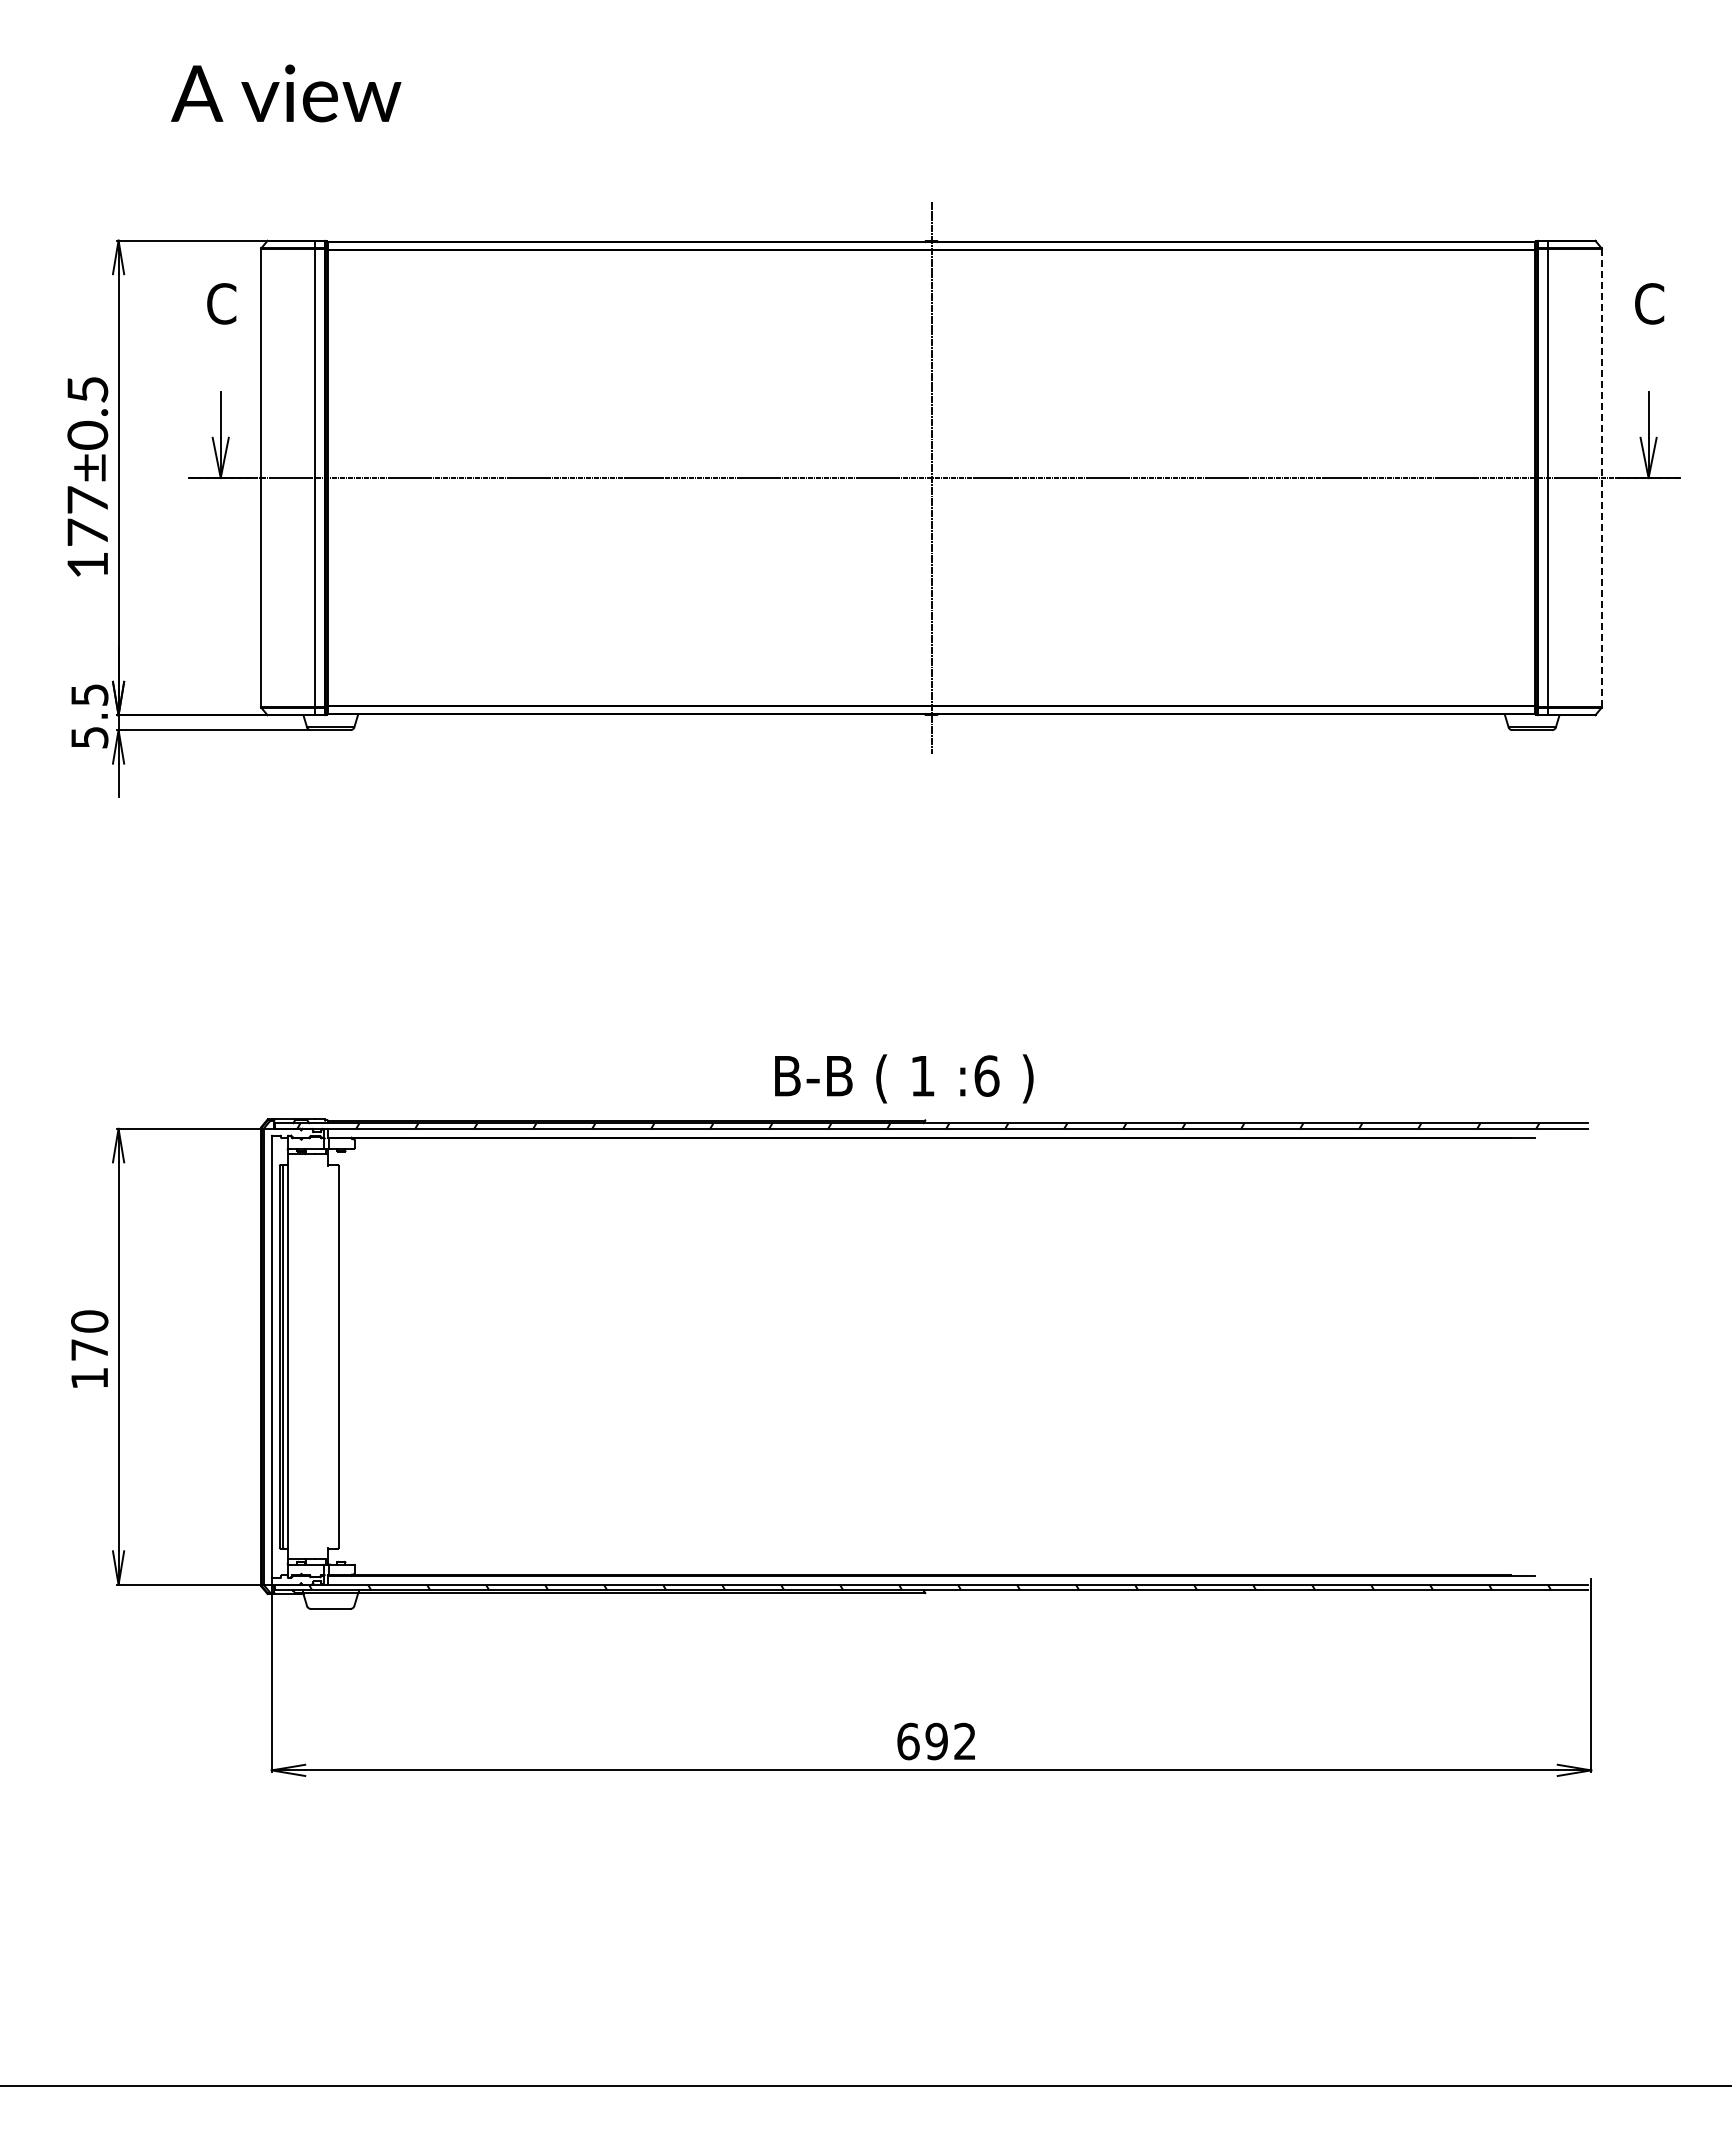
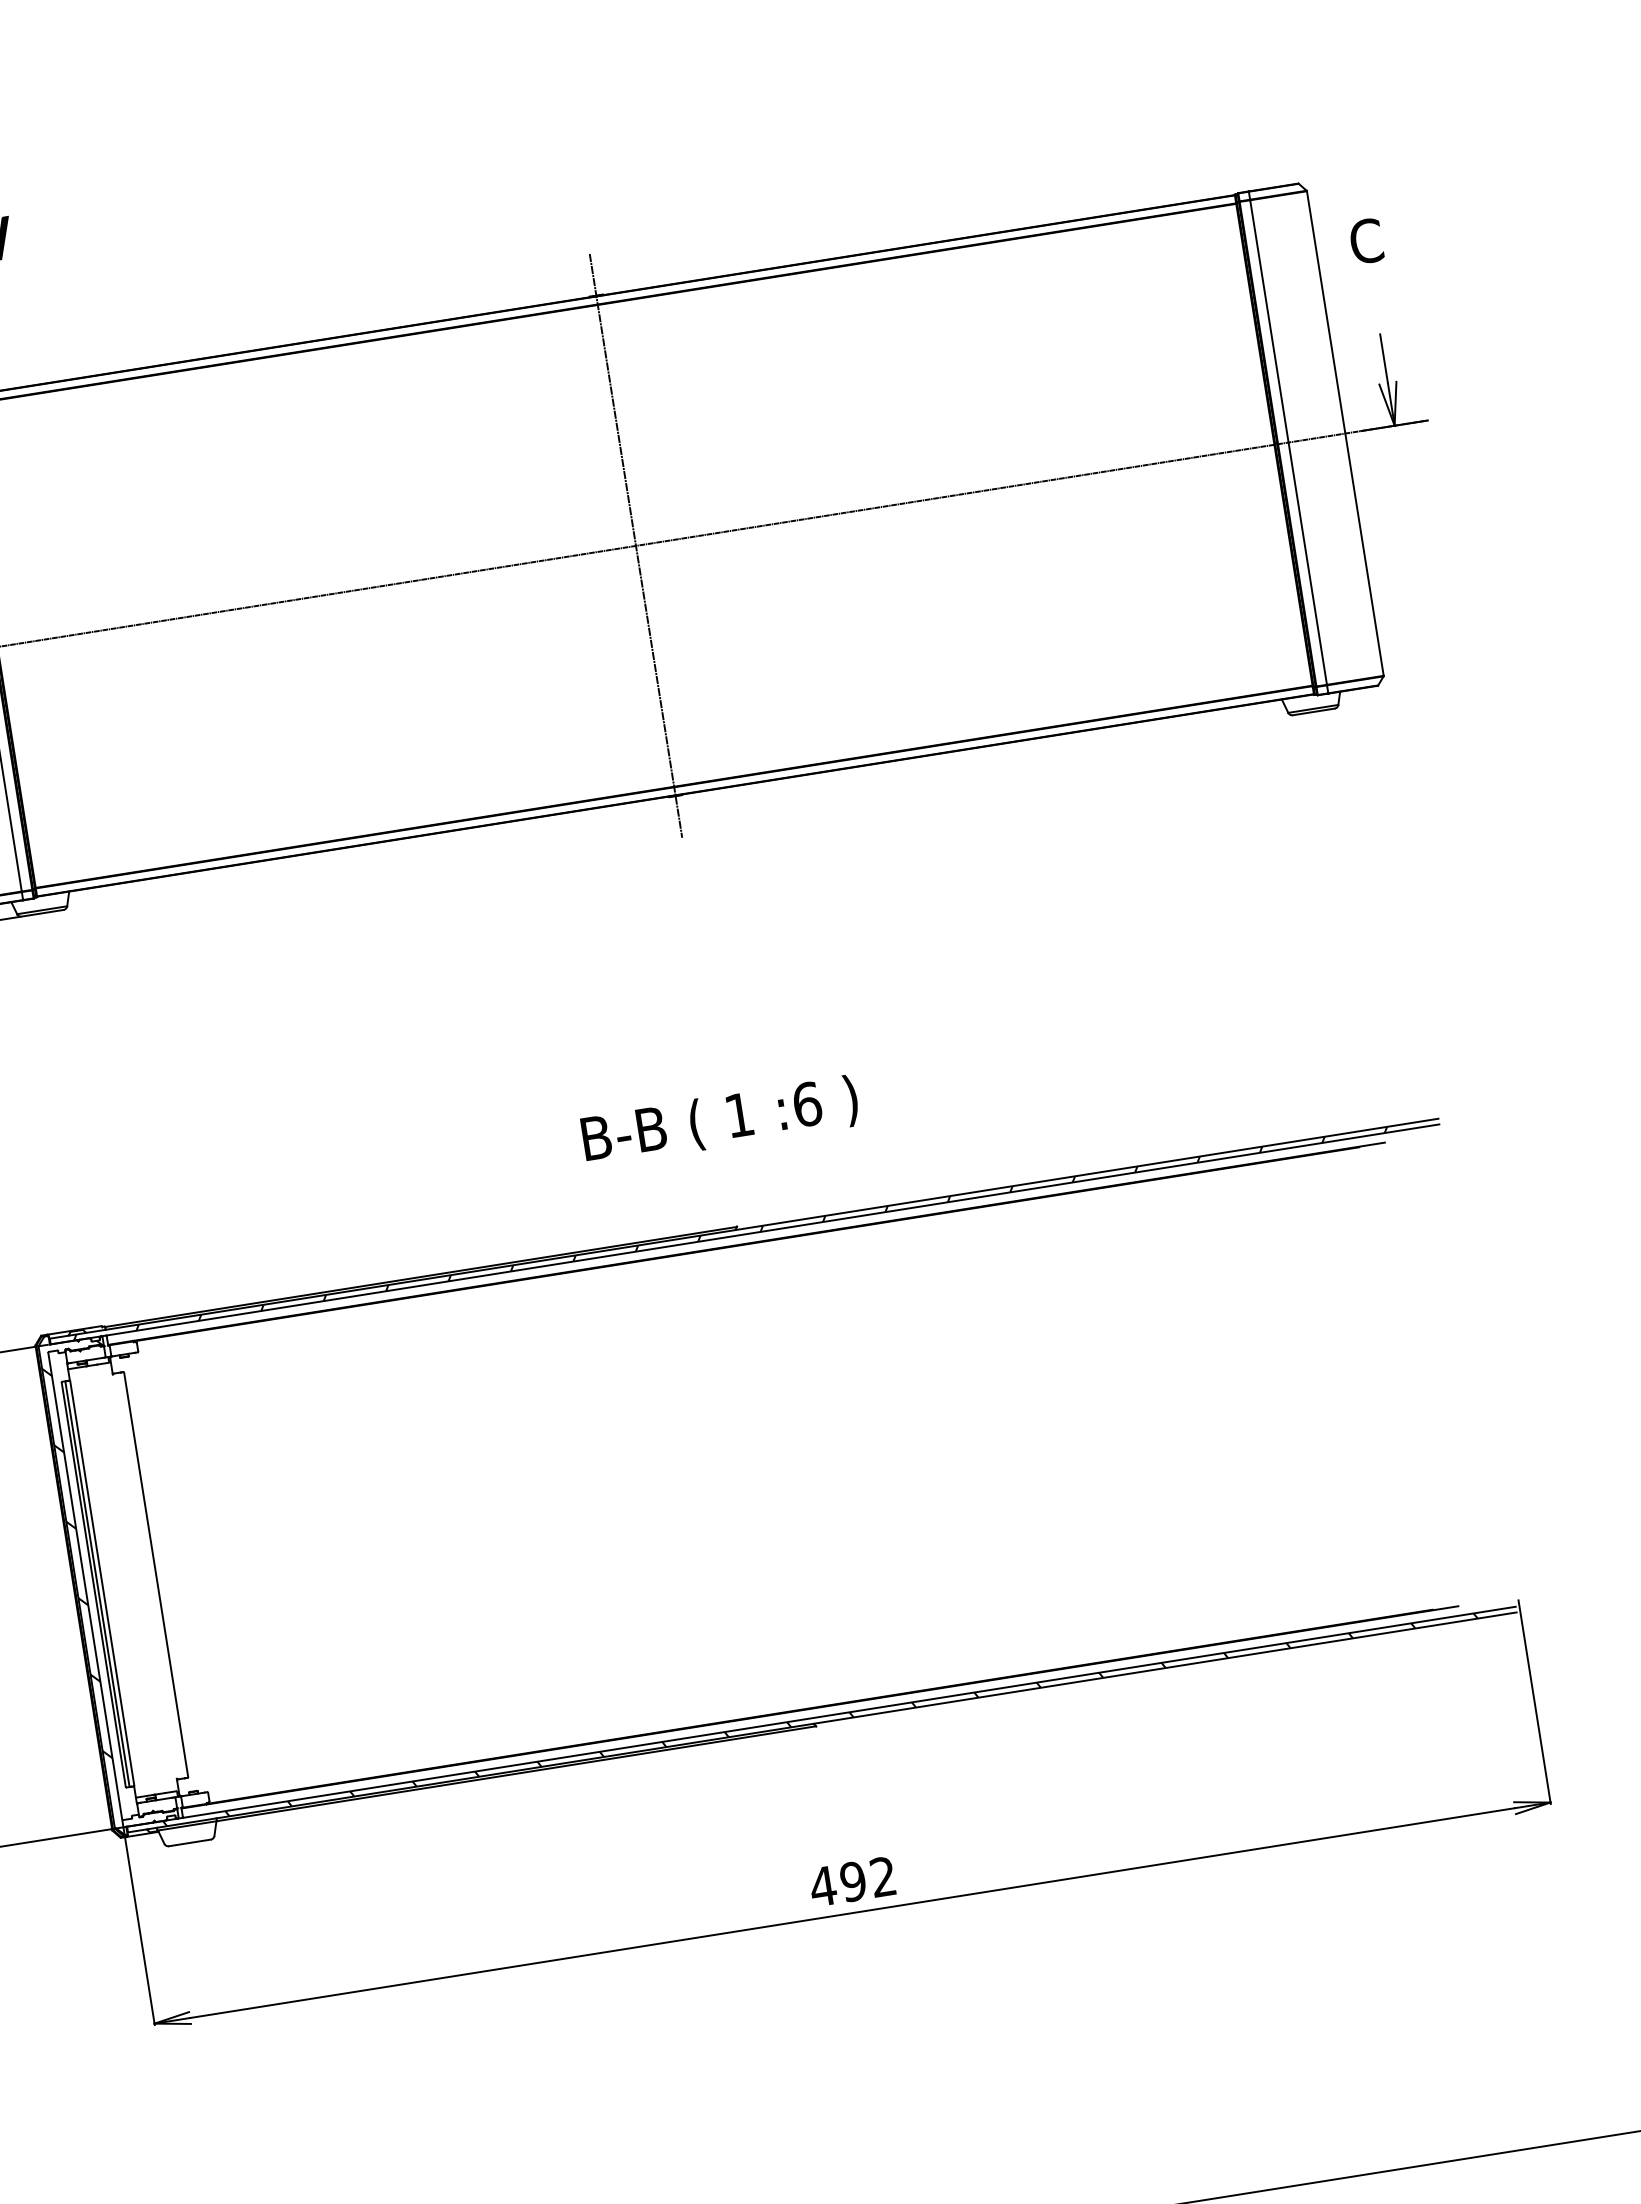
line: (1602, 477) -> (1345, 432), dashed -> solid
text: (904, 1078) -> (720, 1120), moved
hatch: (293, 1362) -> (109, 1588), added
text: (908, 1741) -> (823, 1886), 692 -> 492

